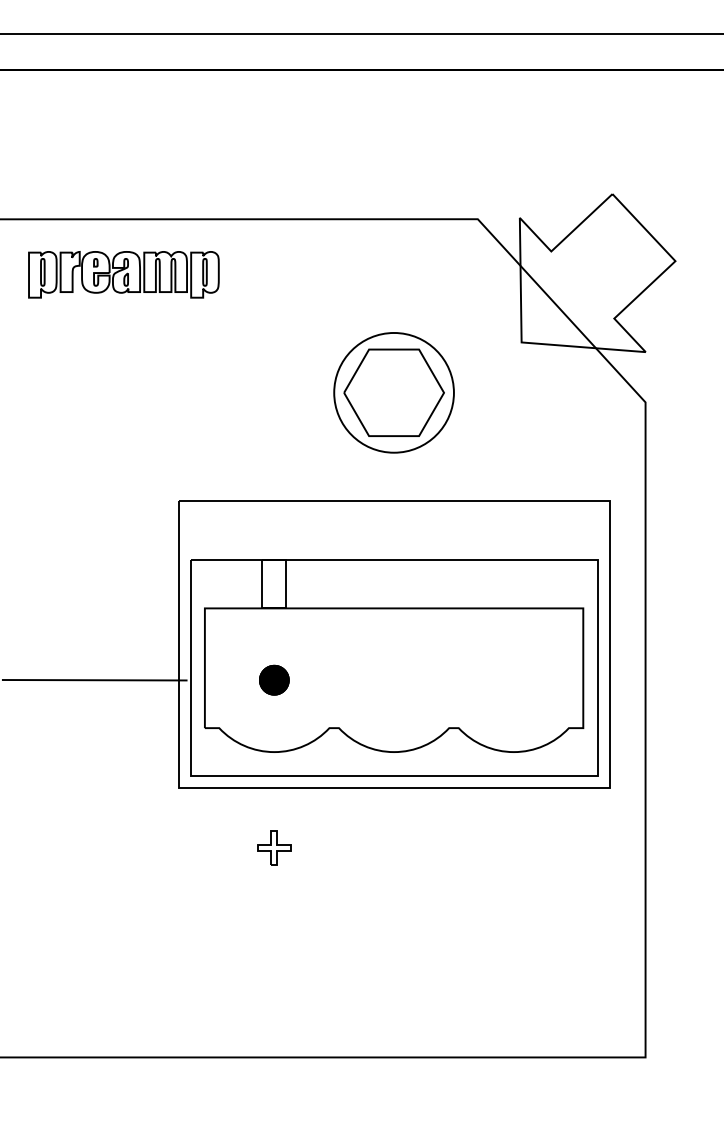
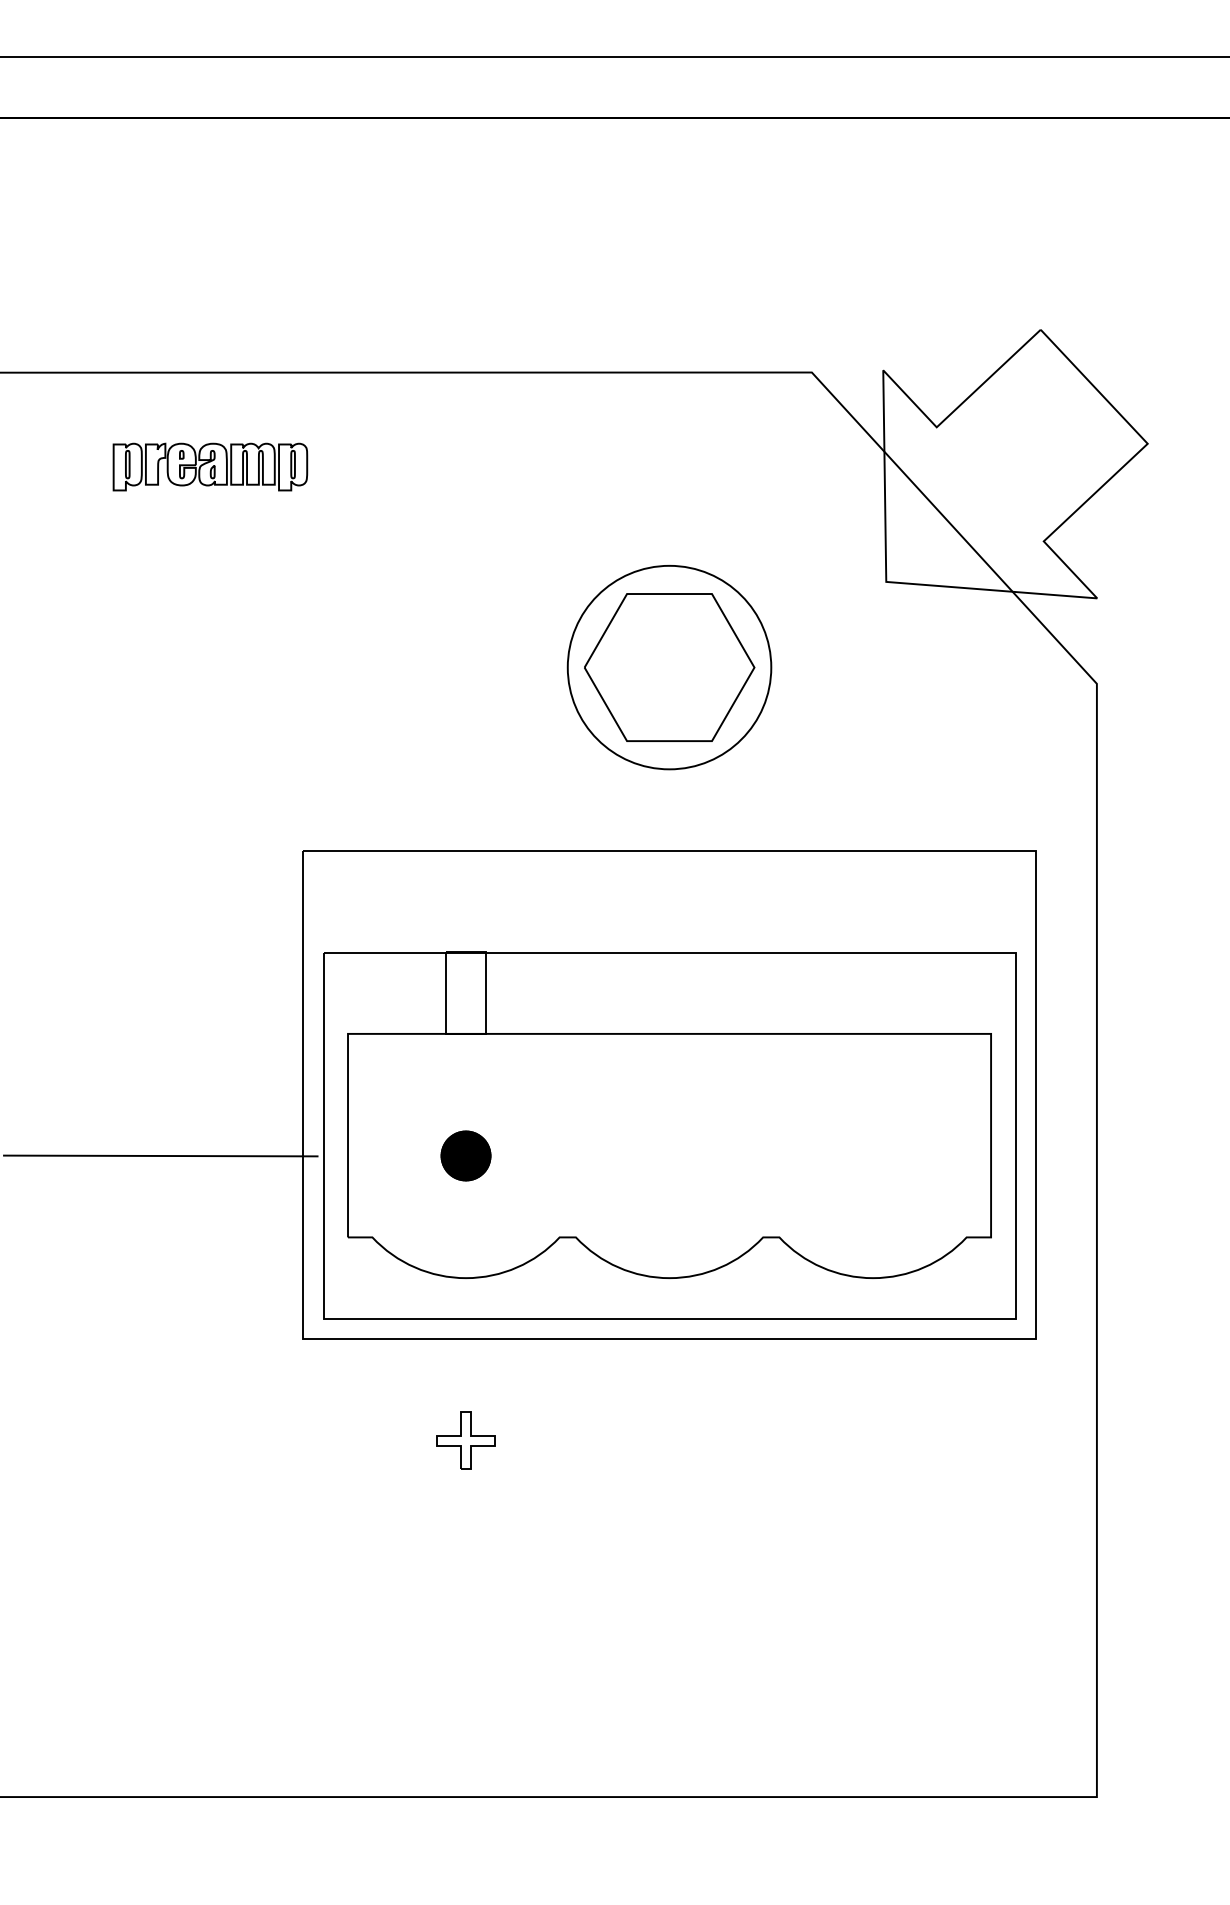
part: (123, 274) -> (209, 466), size x0.6

